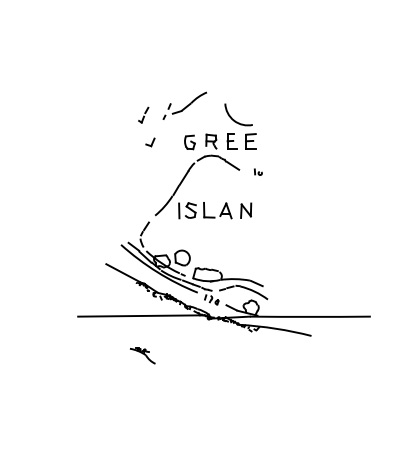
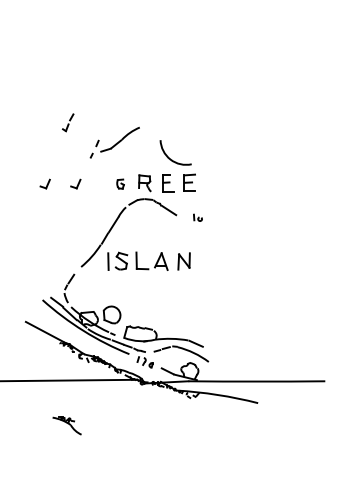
part: (143, 114) -> (67, 121), moved
part: (123, 142) -> (45, 184), added
part: (189, 142) -> (120, 184), size x0.6

